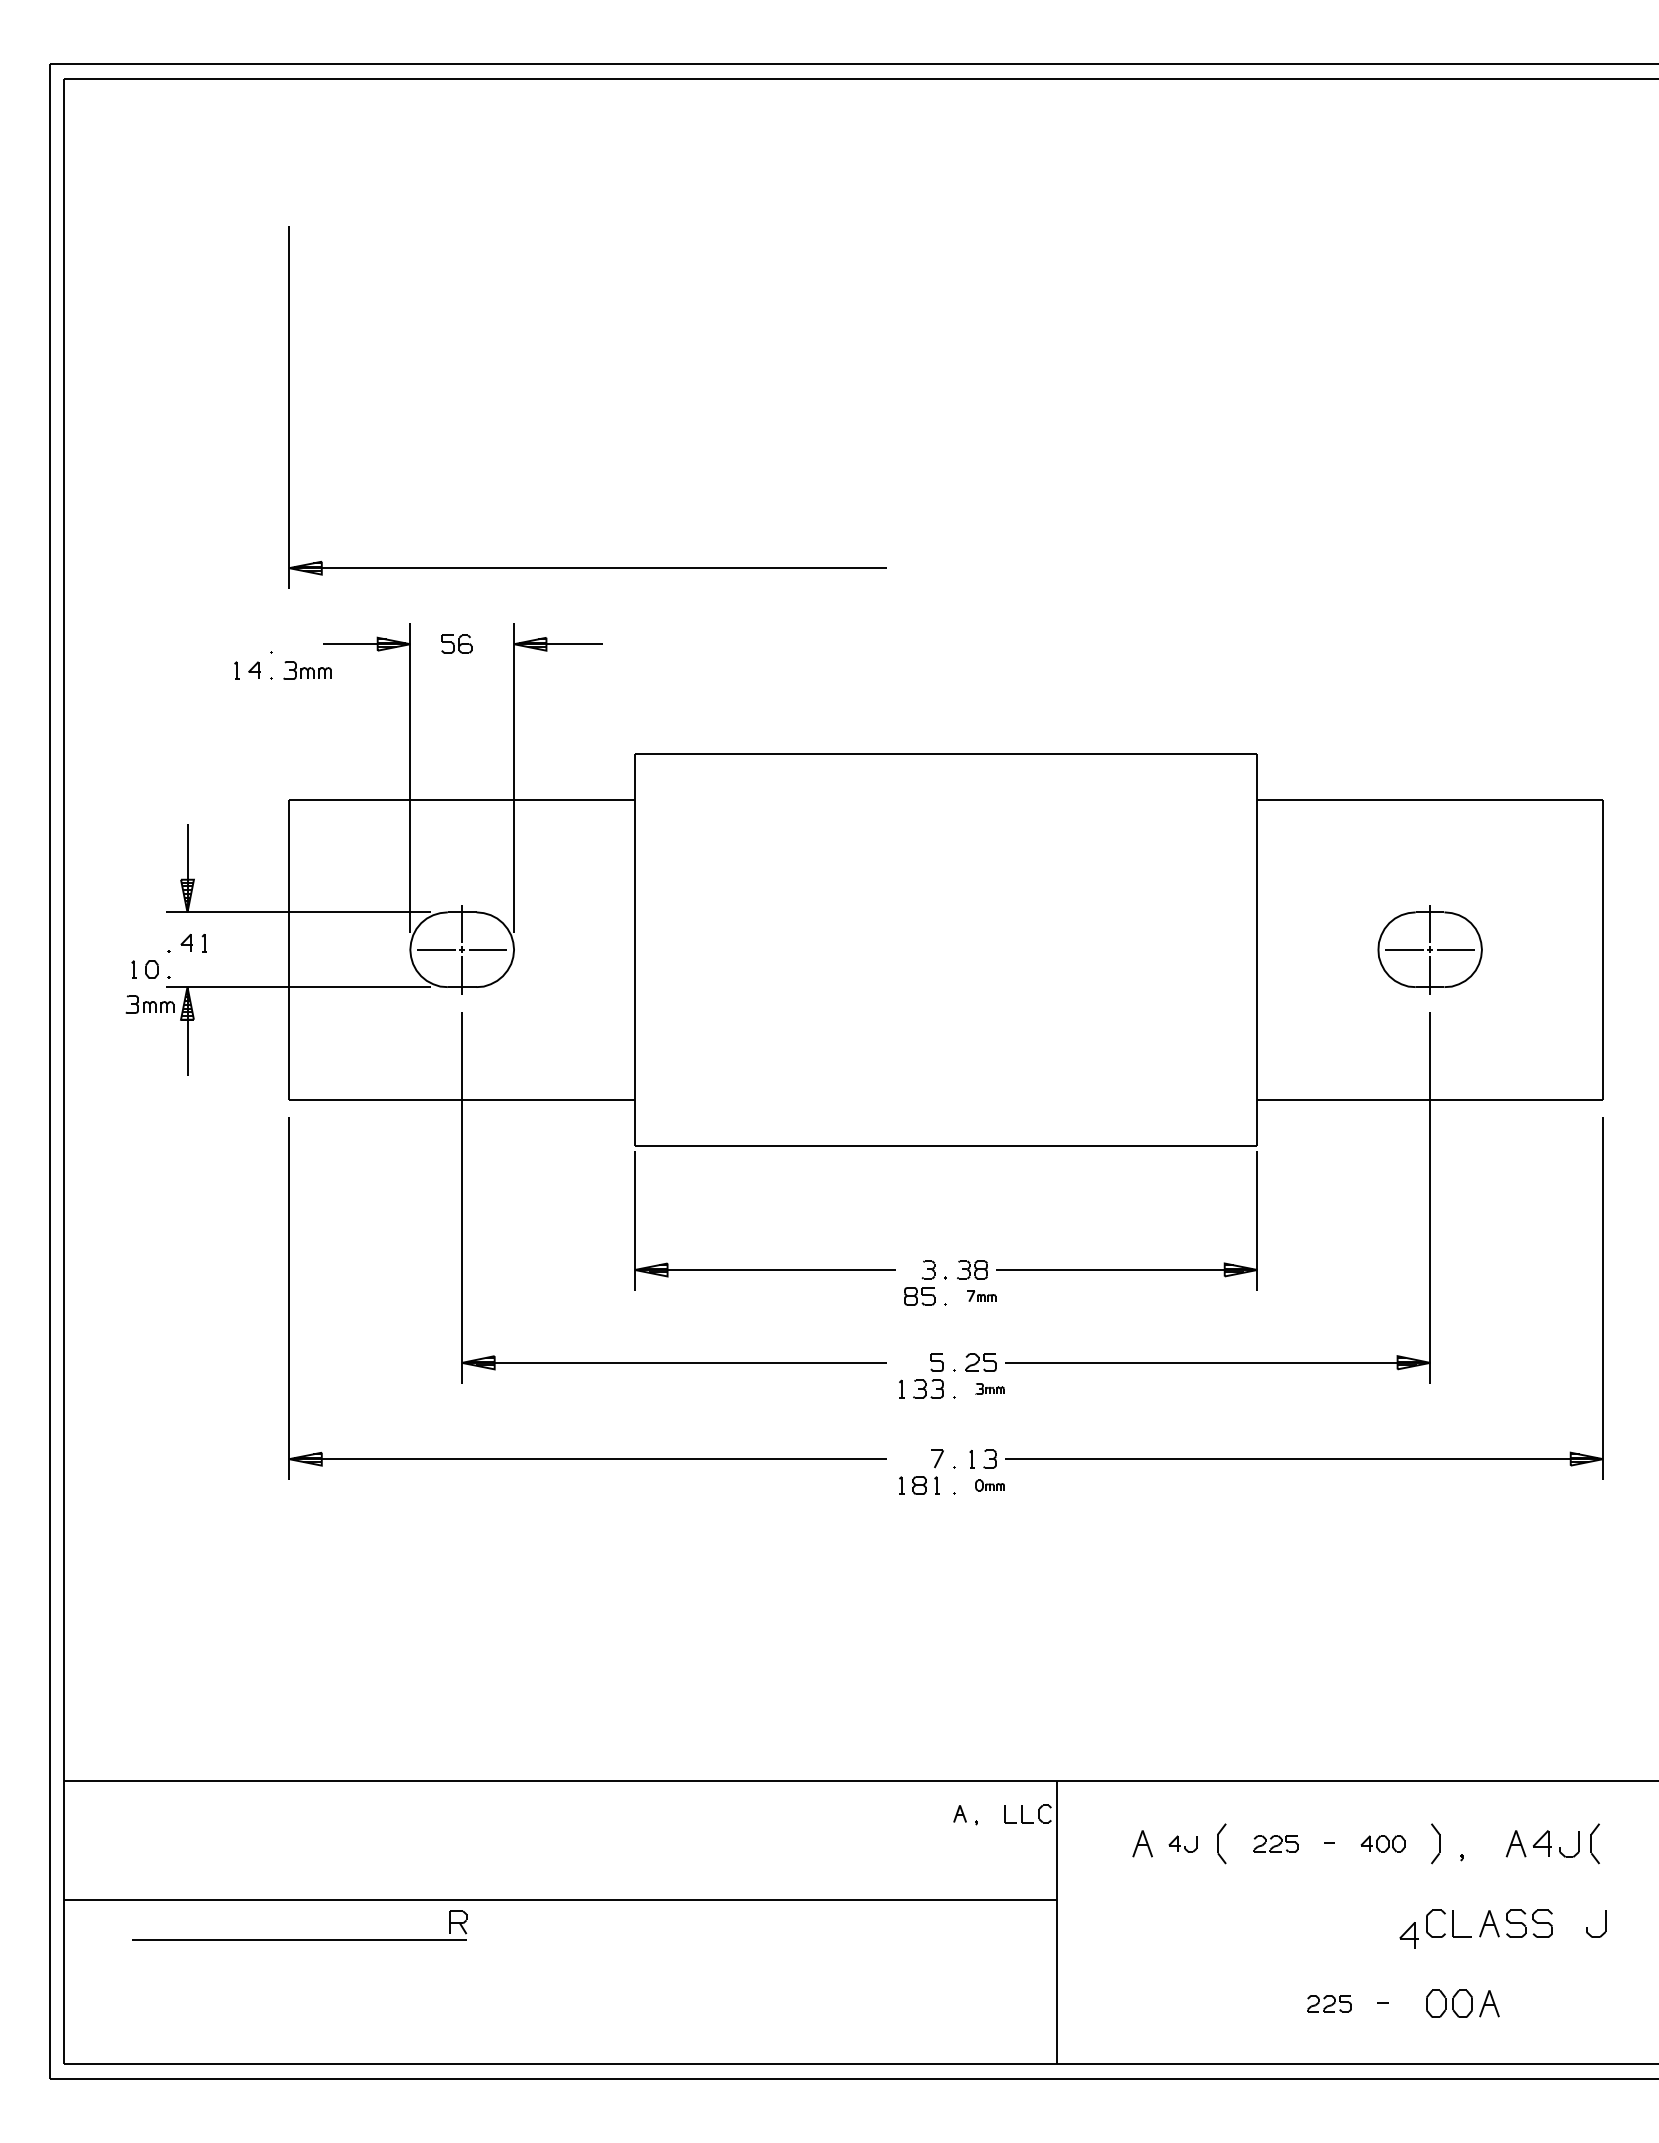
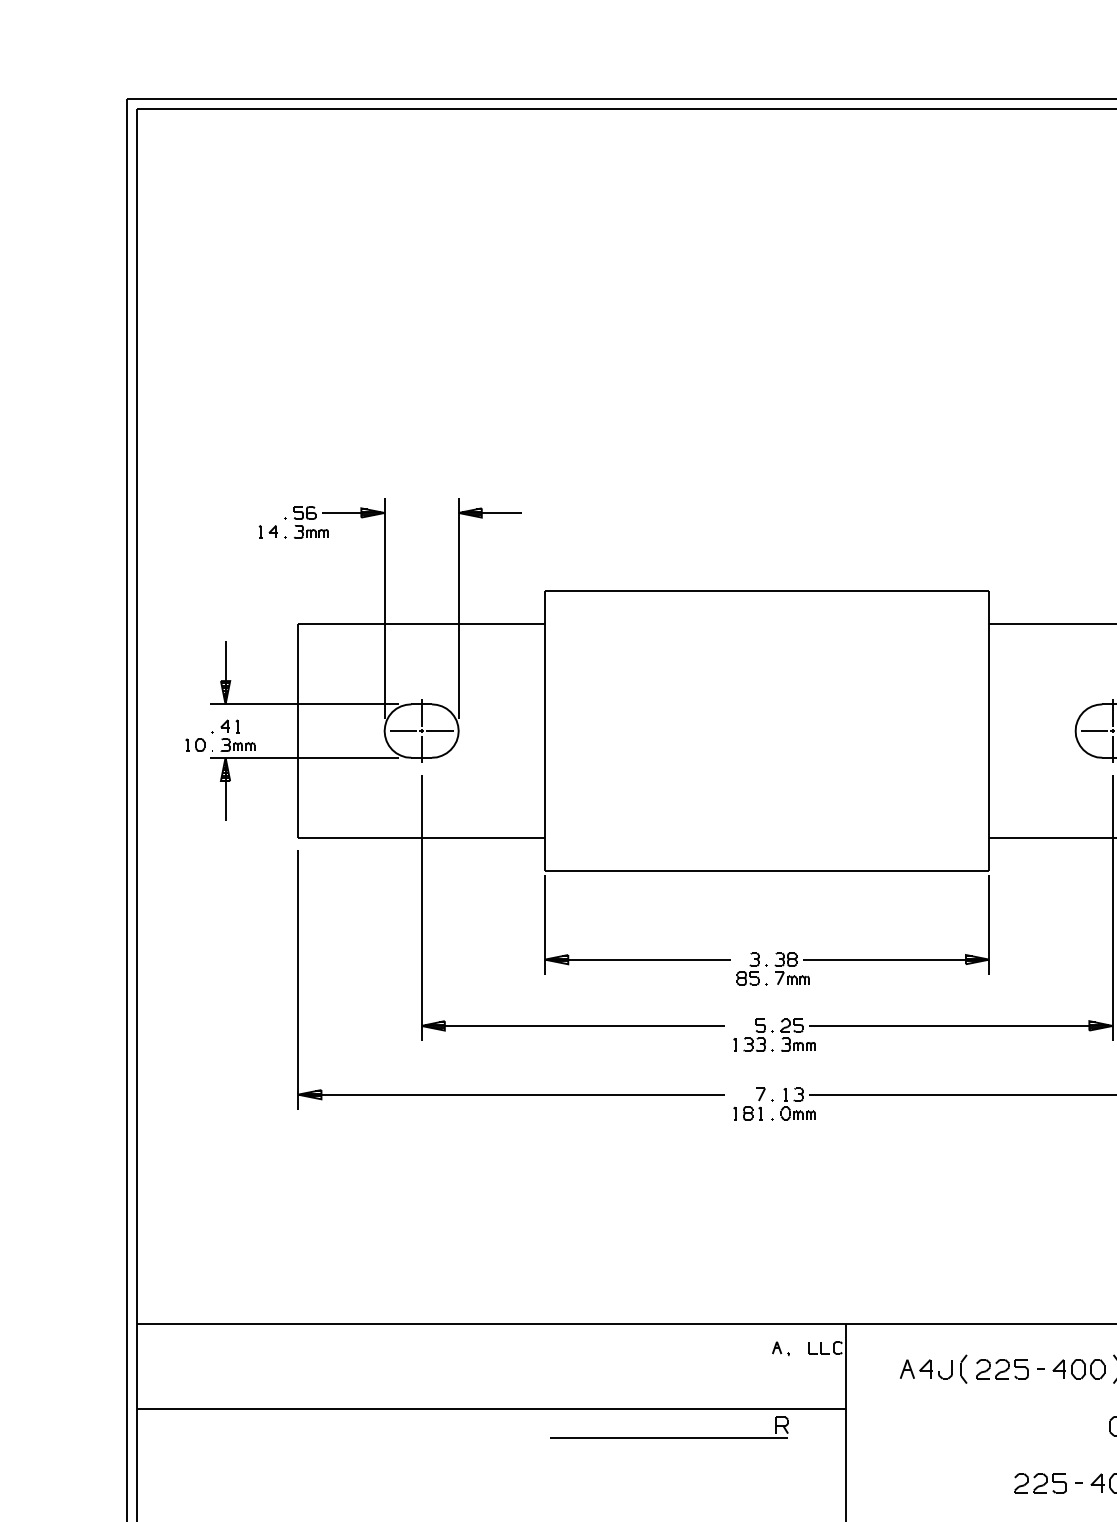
part: (587, 567) -> (511, 458), removed
part: (456, 643) -> (304, 512), moved
part: (149, 1004) -> (237, 745), moved
part: (981, 1296) -> (792, 978), size x1.67
part: (989, 1388) -> (798, 1044), size x1.67
part: (989, 1485) -> (798, 1113), size x1.67
part: (1182, 1843) -> (935, 1369), size x1.67
part: (1275, 1843) -> (1002, 1369), size x1.67
part: (1382, 1843) -> (1078, 1369), size x1.67
part: (1408, 1935) -> (1097, 1483), moved
part: (299, 1939) -> (668, 1437), moved
part: (1329, 2003) -> (1040, 1483), size x1.67

